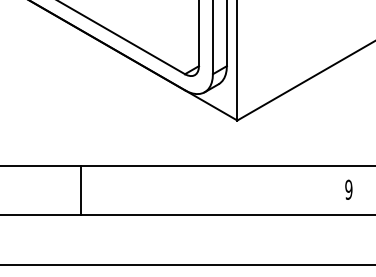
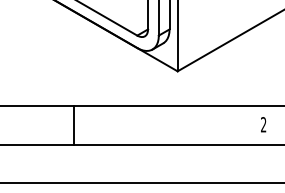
text: (348, 189) -> (263, 124), 9 -> 2
line: (80, 190) -> (73, 125), moved

